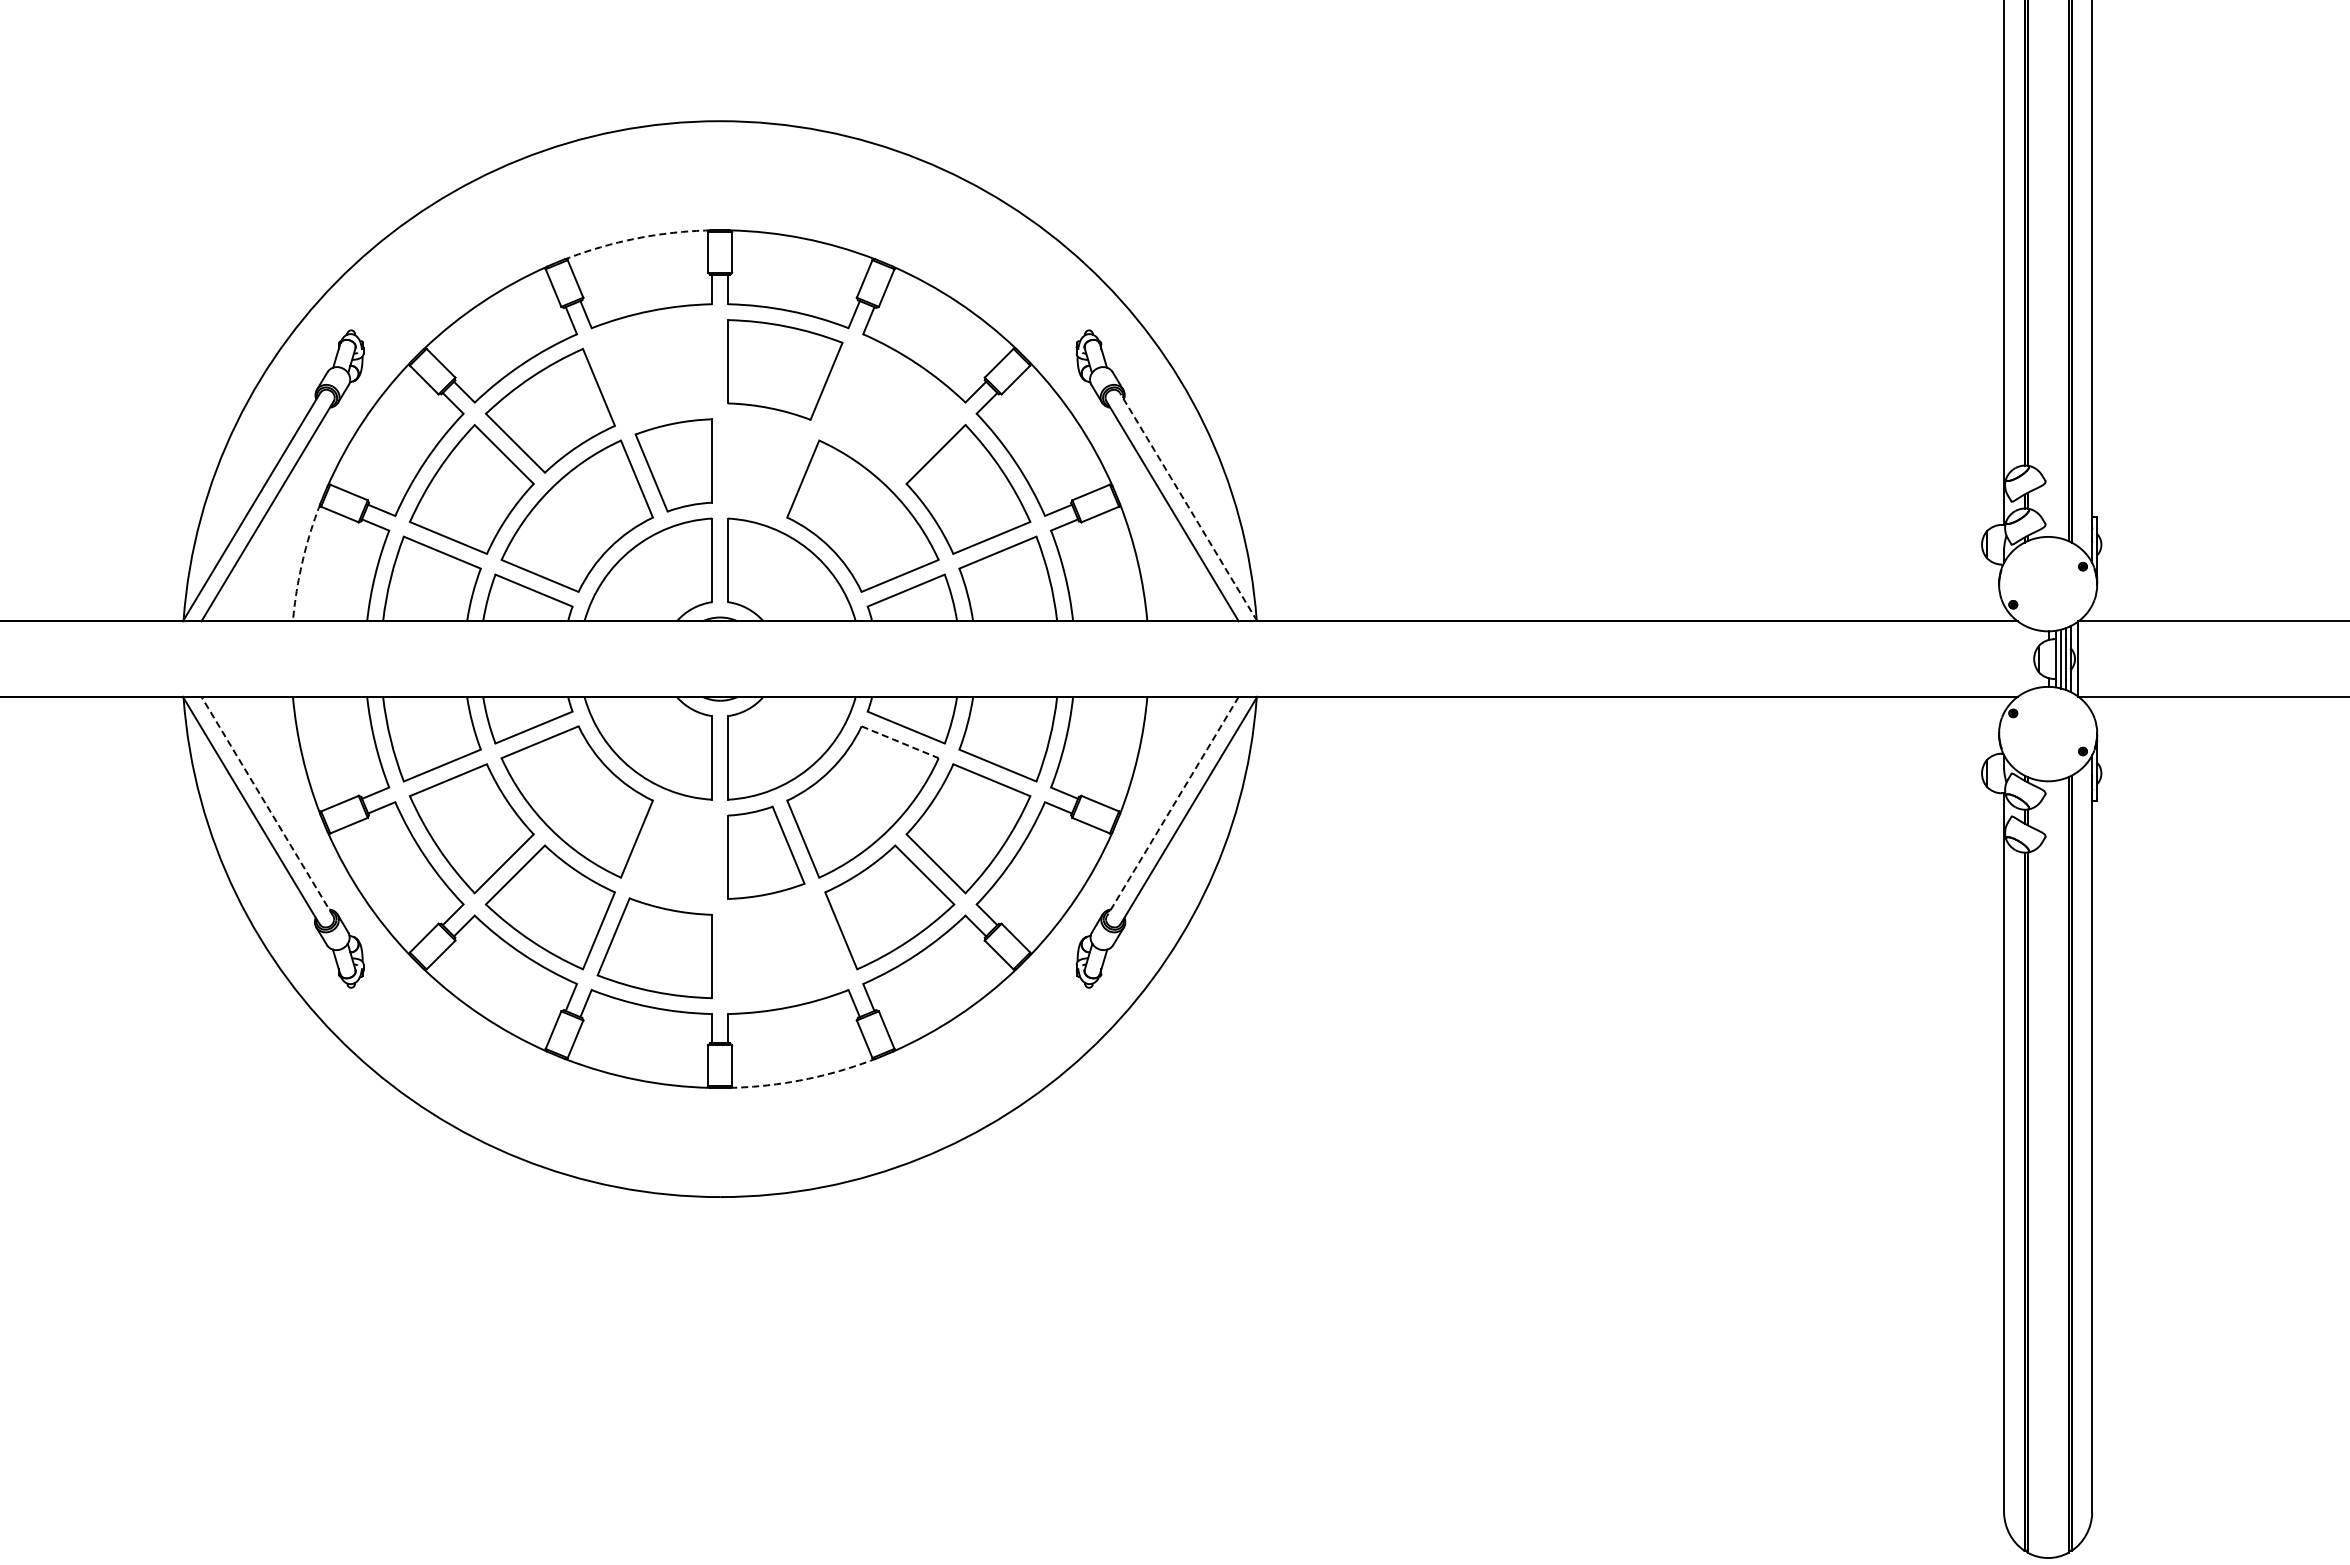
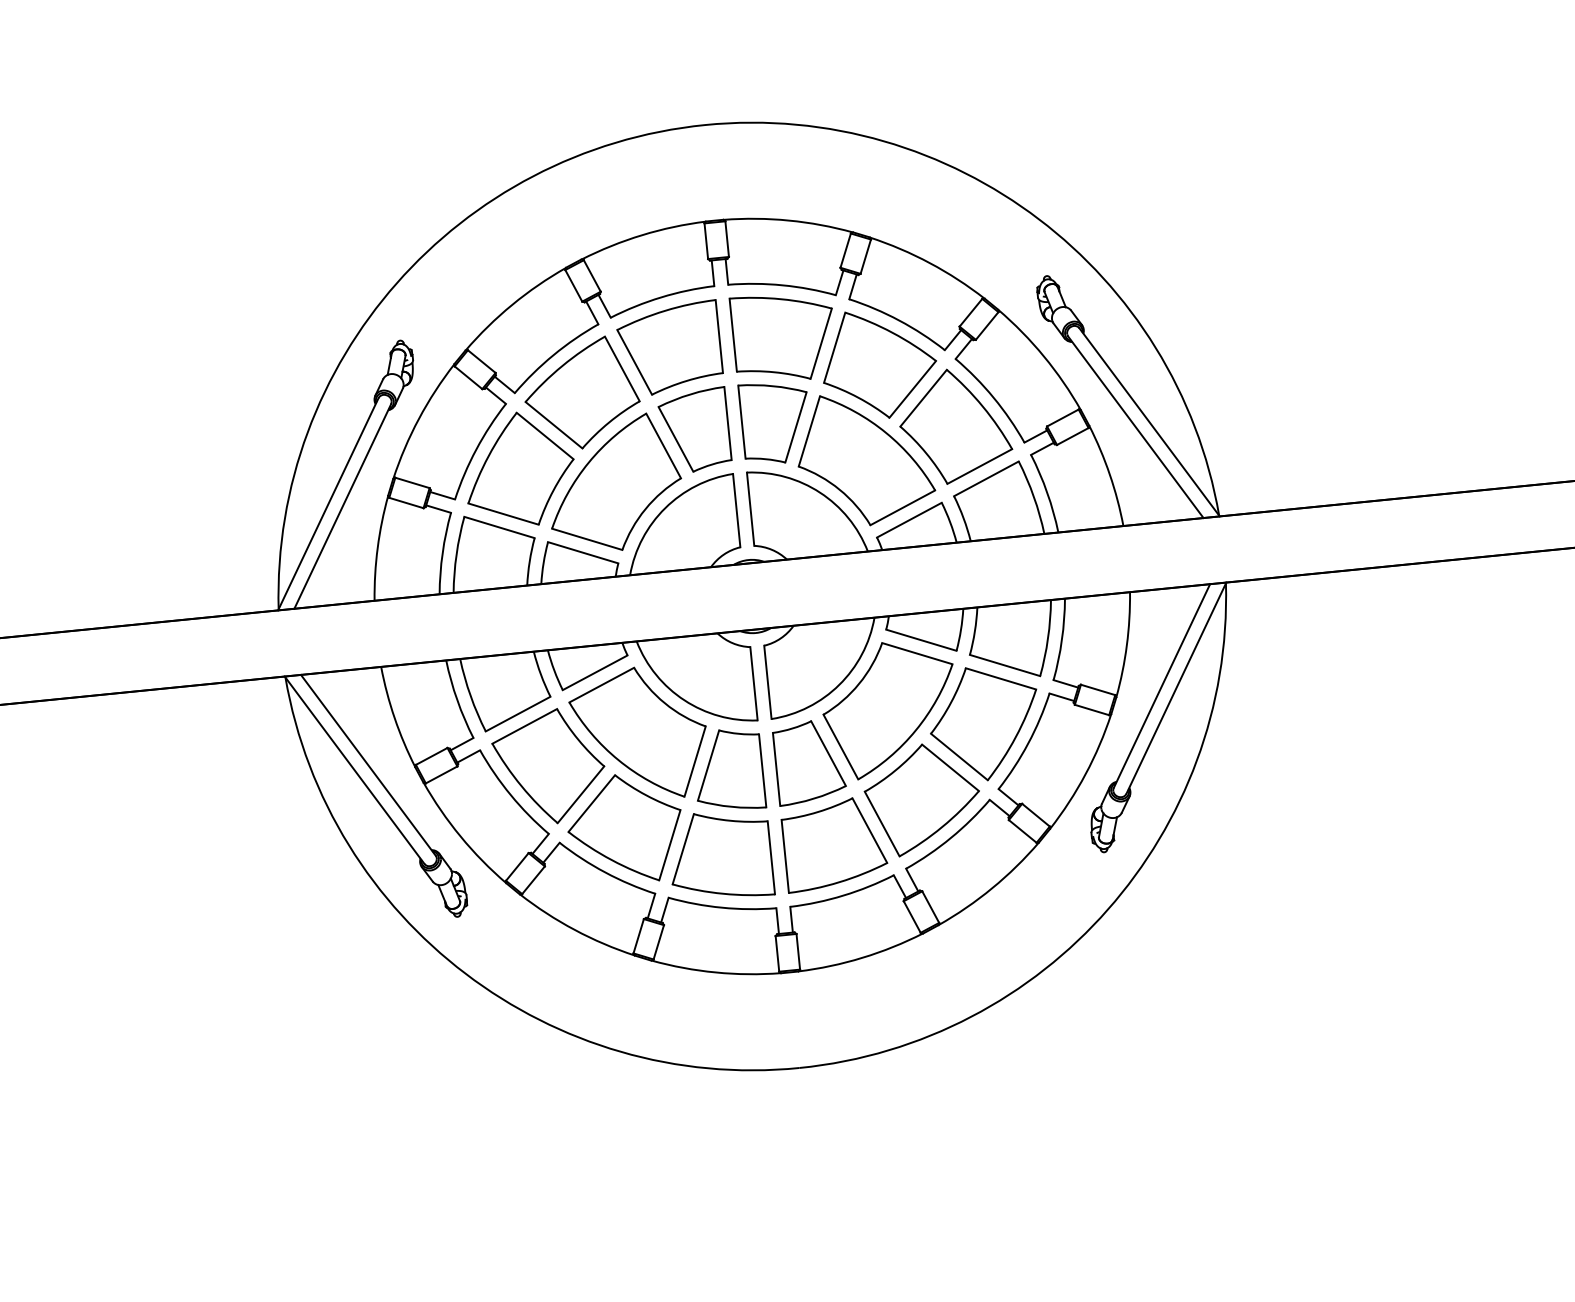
arc: (636, 238) -> (642, 235), dashed -> solid
part: (654, 369) -> (669, 348), added
part: (889, 410) -> (878, 363), added
part: (766, 465) -> (775, 422), added
line: (1188, 506) -> (1149, 421), dashed -> solid
arc: (302, 561) -> (377, 547), dashed -> solid
line: (900, 742) -> (917, 653), dashed -> solid
line: (267, 806) -> (368, 765), dashed -> solid
line: (1172, 806) -> (1161, 686), dashed -> solid
part: (673, 852) -> (728, 770), added
part: (785, 947) -> (834, 843), added
arc: (803, 1079) -> (862, 957), dashed -> solid

